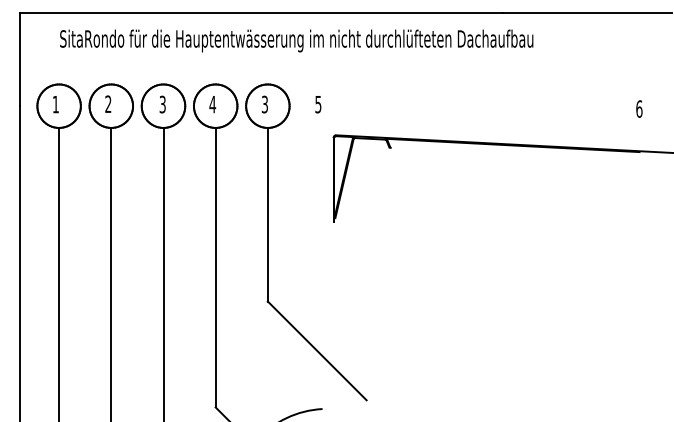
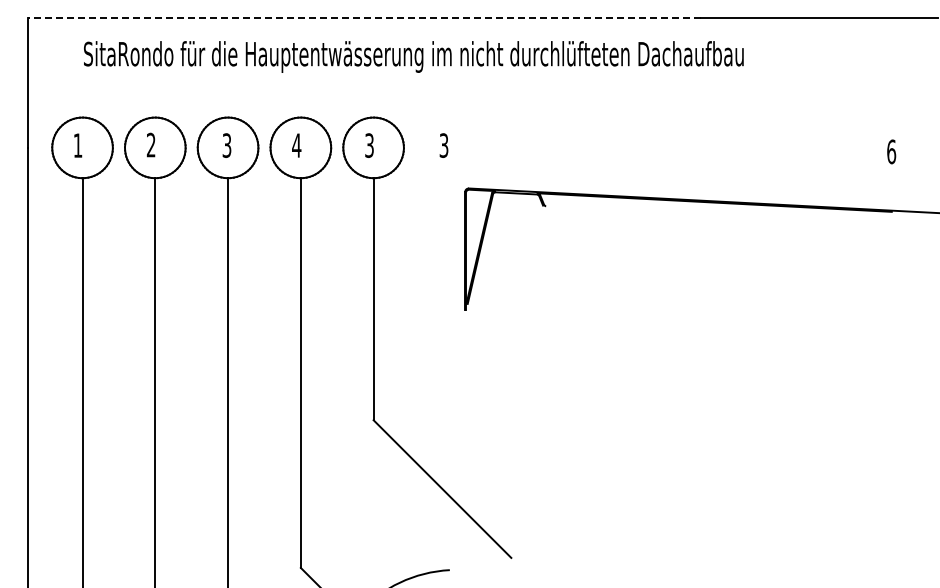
line: (261, 12) -> (364, 17), solid -> dashed
text: (318, 104) -> (444, 145), 5 -> 3

